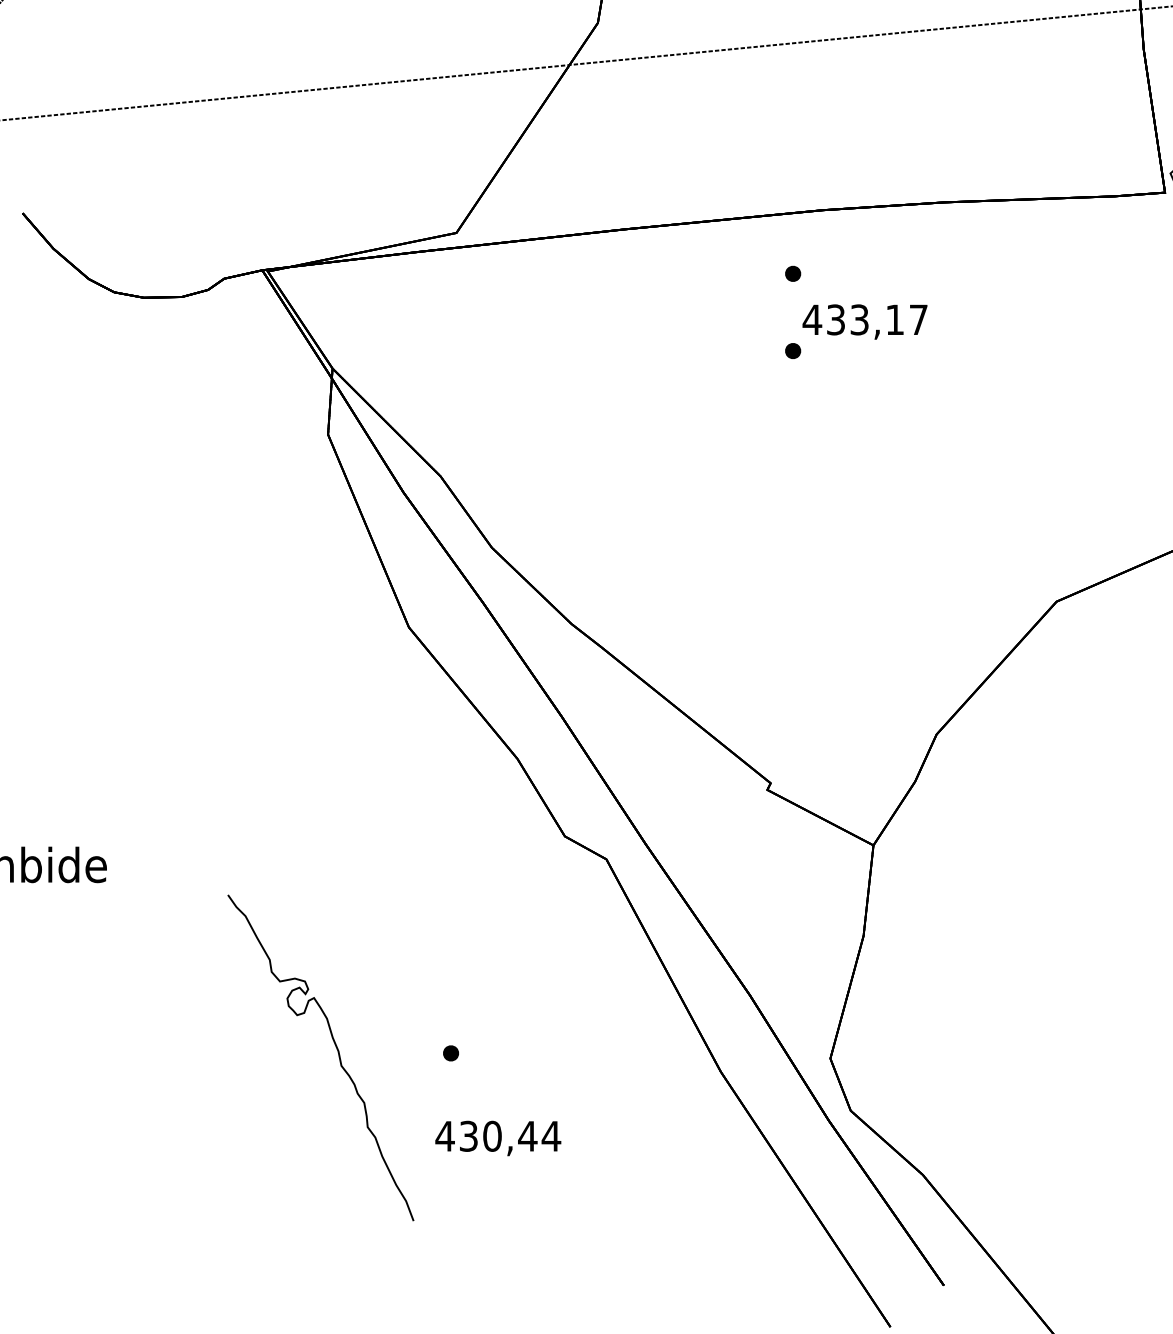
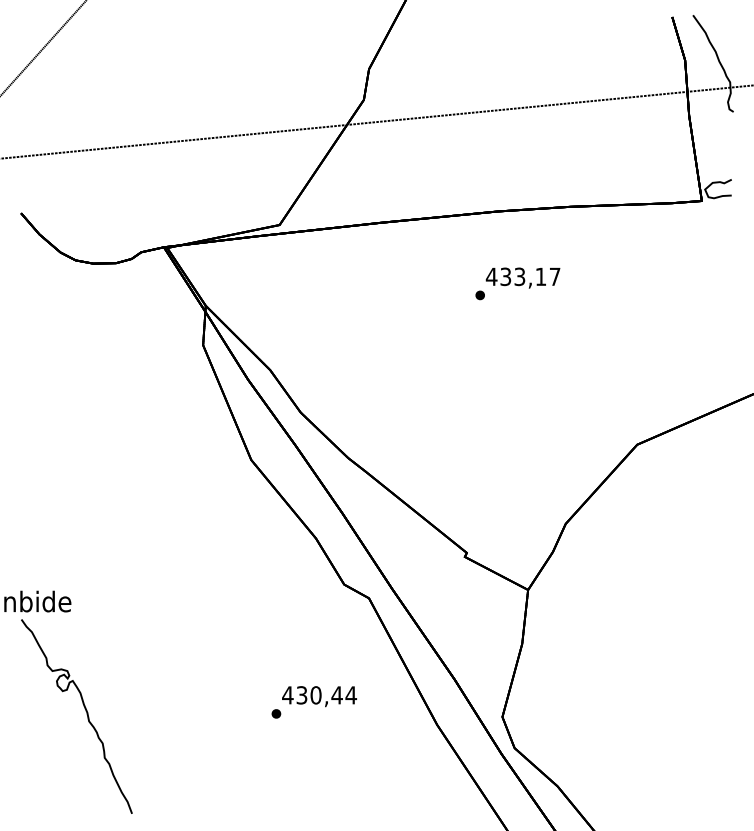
part: (791, 274) -> (479, 249), removed
curve: (337, 1054) -> (86, 714), moved
text: (498, 1138) -> (319, 696), moved

